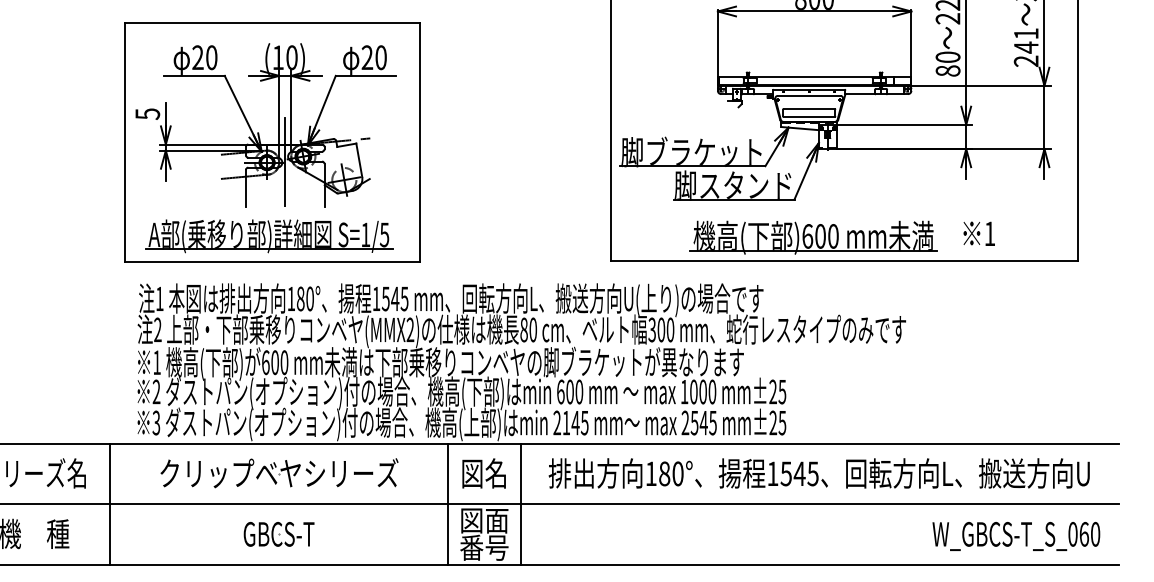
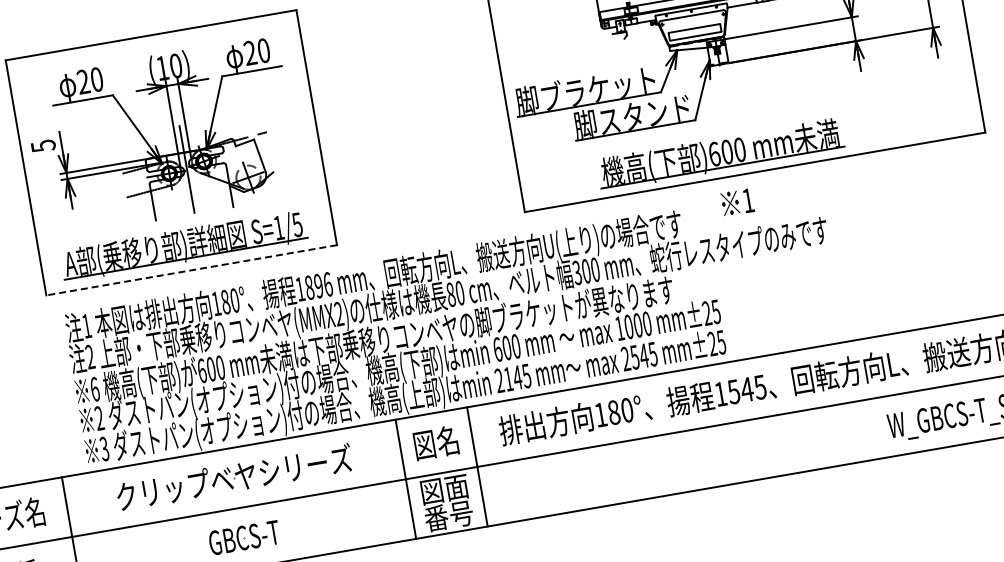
text: (978, 233) -> (736, 202), moved
line: (272, 261) -> (191, 270), solid -> dashed
text: (394, 298) -> (318, 285), 1545 -> 1896
text: (157, 362) -> (95, 389), 1 -> 6

